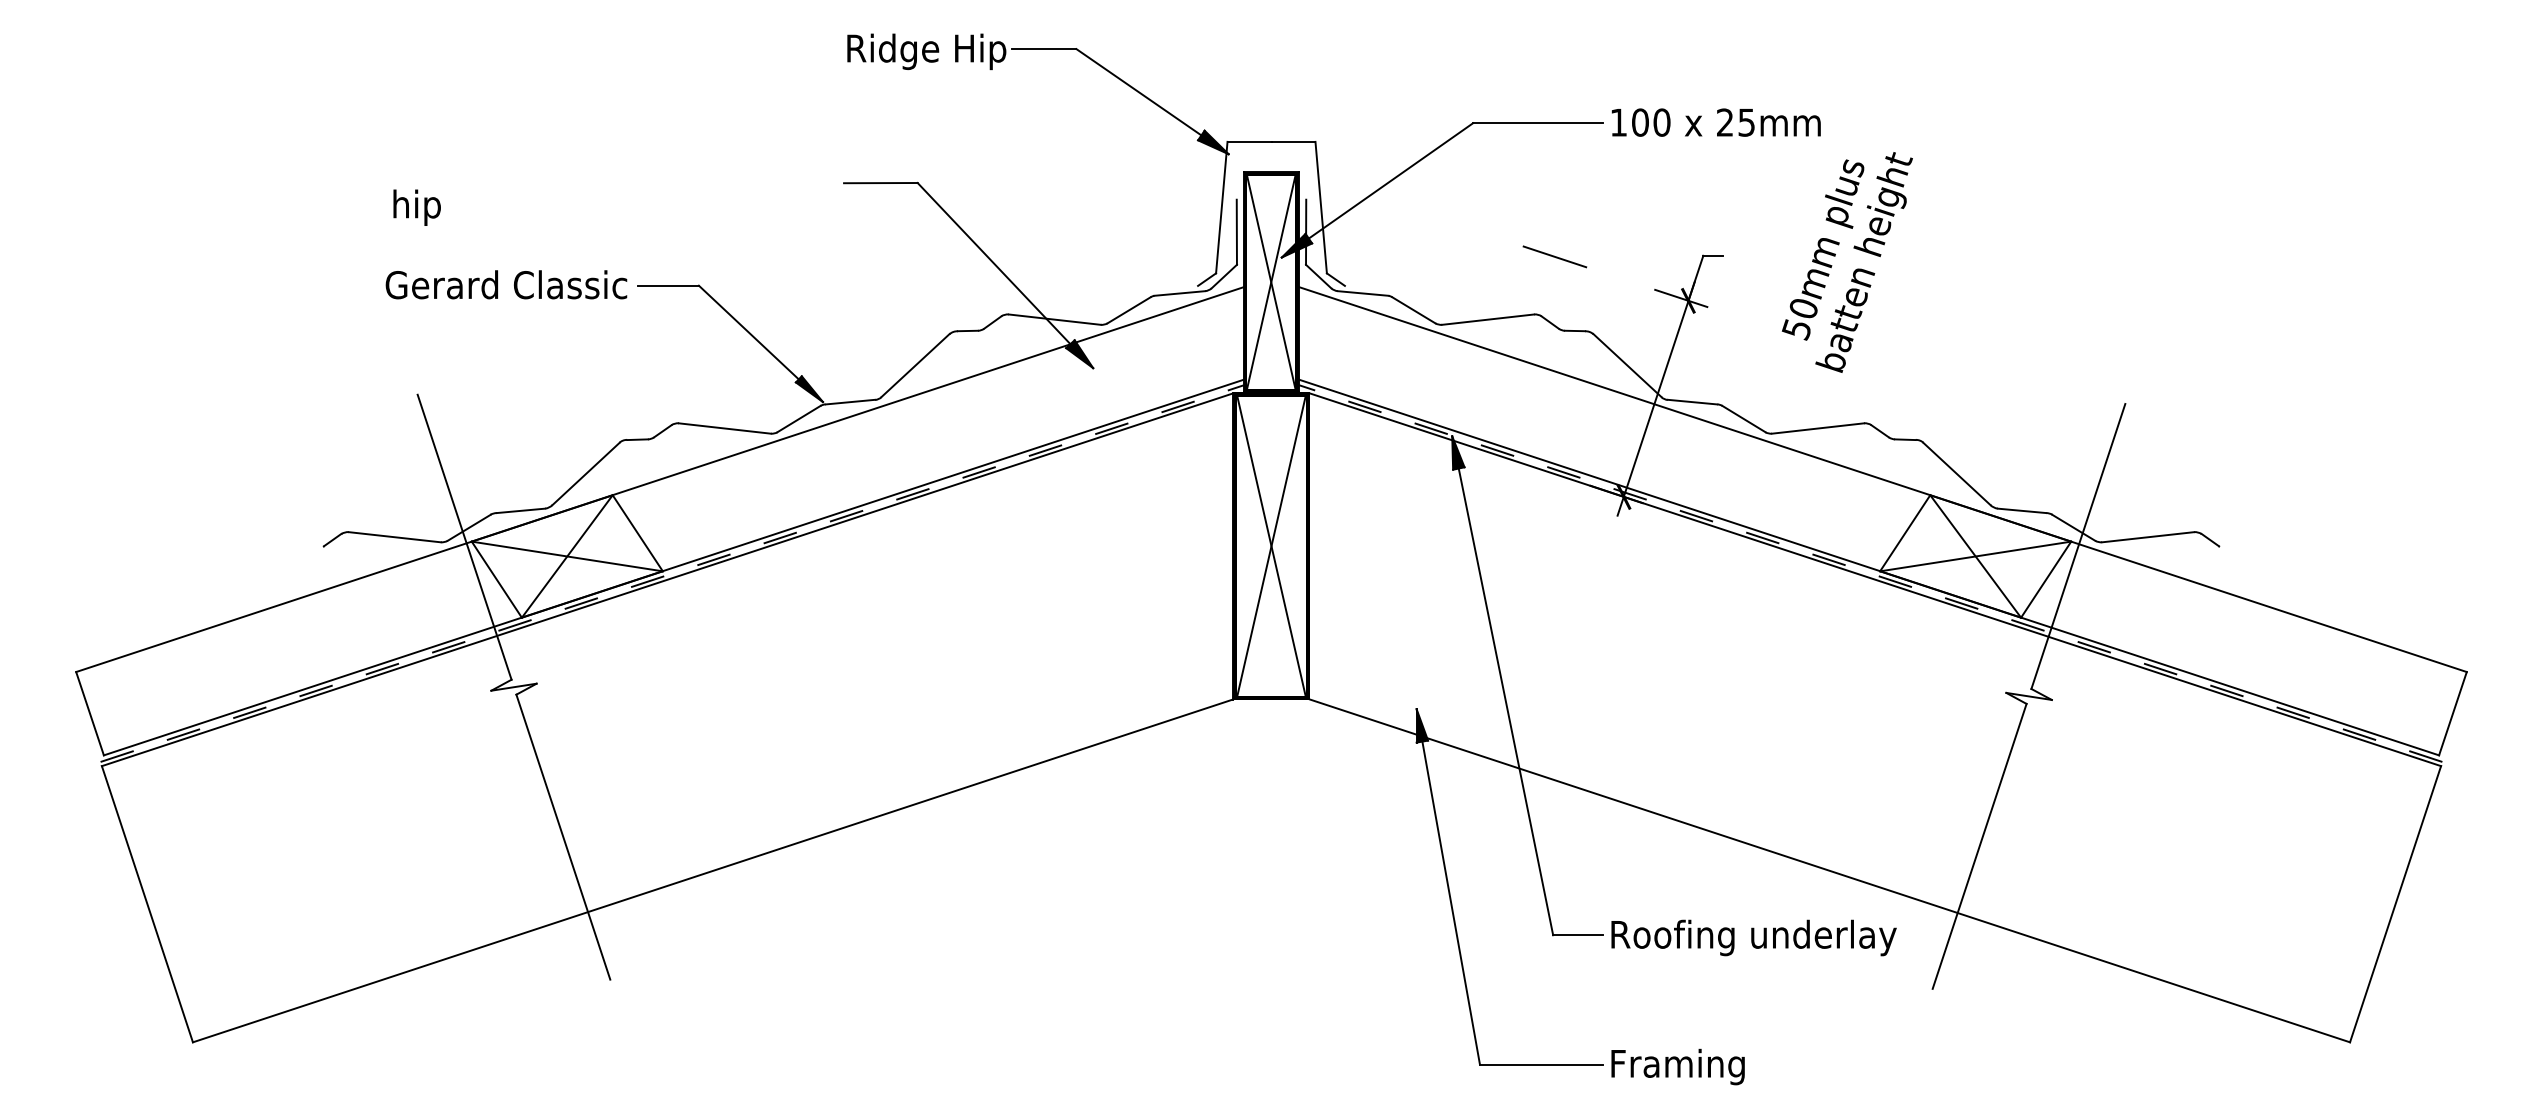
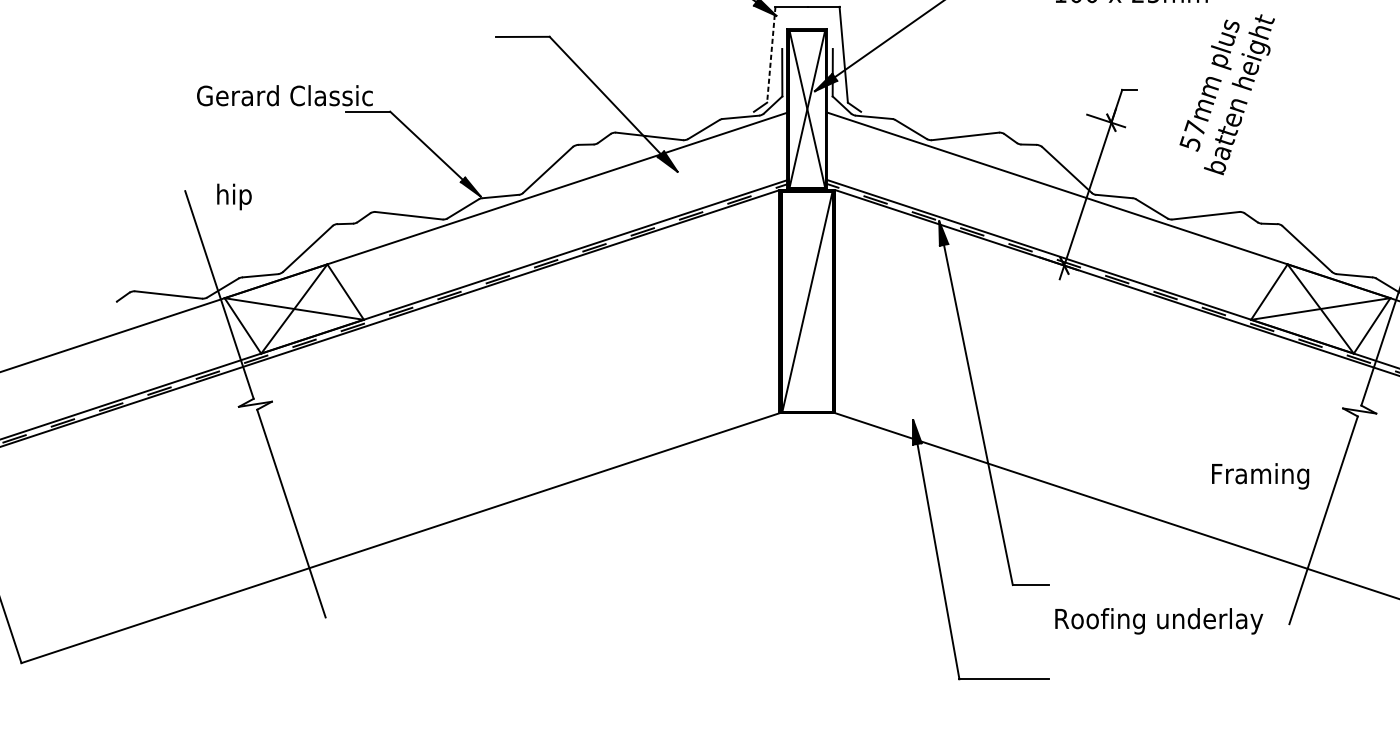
text: (416, 207) -> (233, 196), moved
line: (1221, 207) -> (771, 54), solid -> dashed
line: (1554, 256) -> (1013, 90), removed
text: (506, 284) -> (284, 95), moved
text: (1802, 307) -> (1194, 127), 50mm -> 57mm
line: (1271, 545) -> (807, 301), removed
text: (1753, 937) -> (1158, 620), moved
text: (1677, 1066) -> (1260, 475), moved

